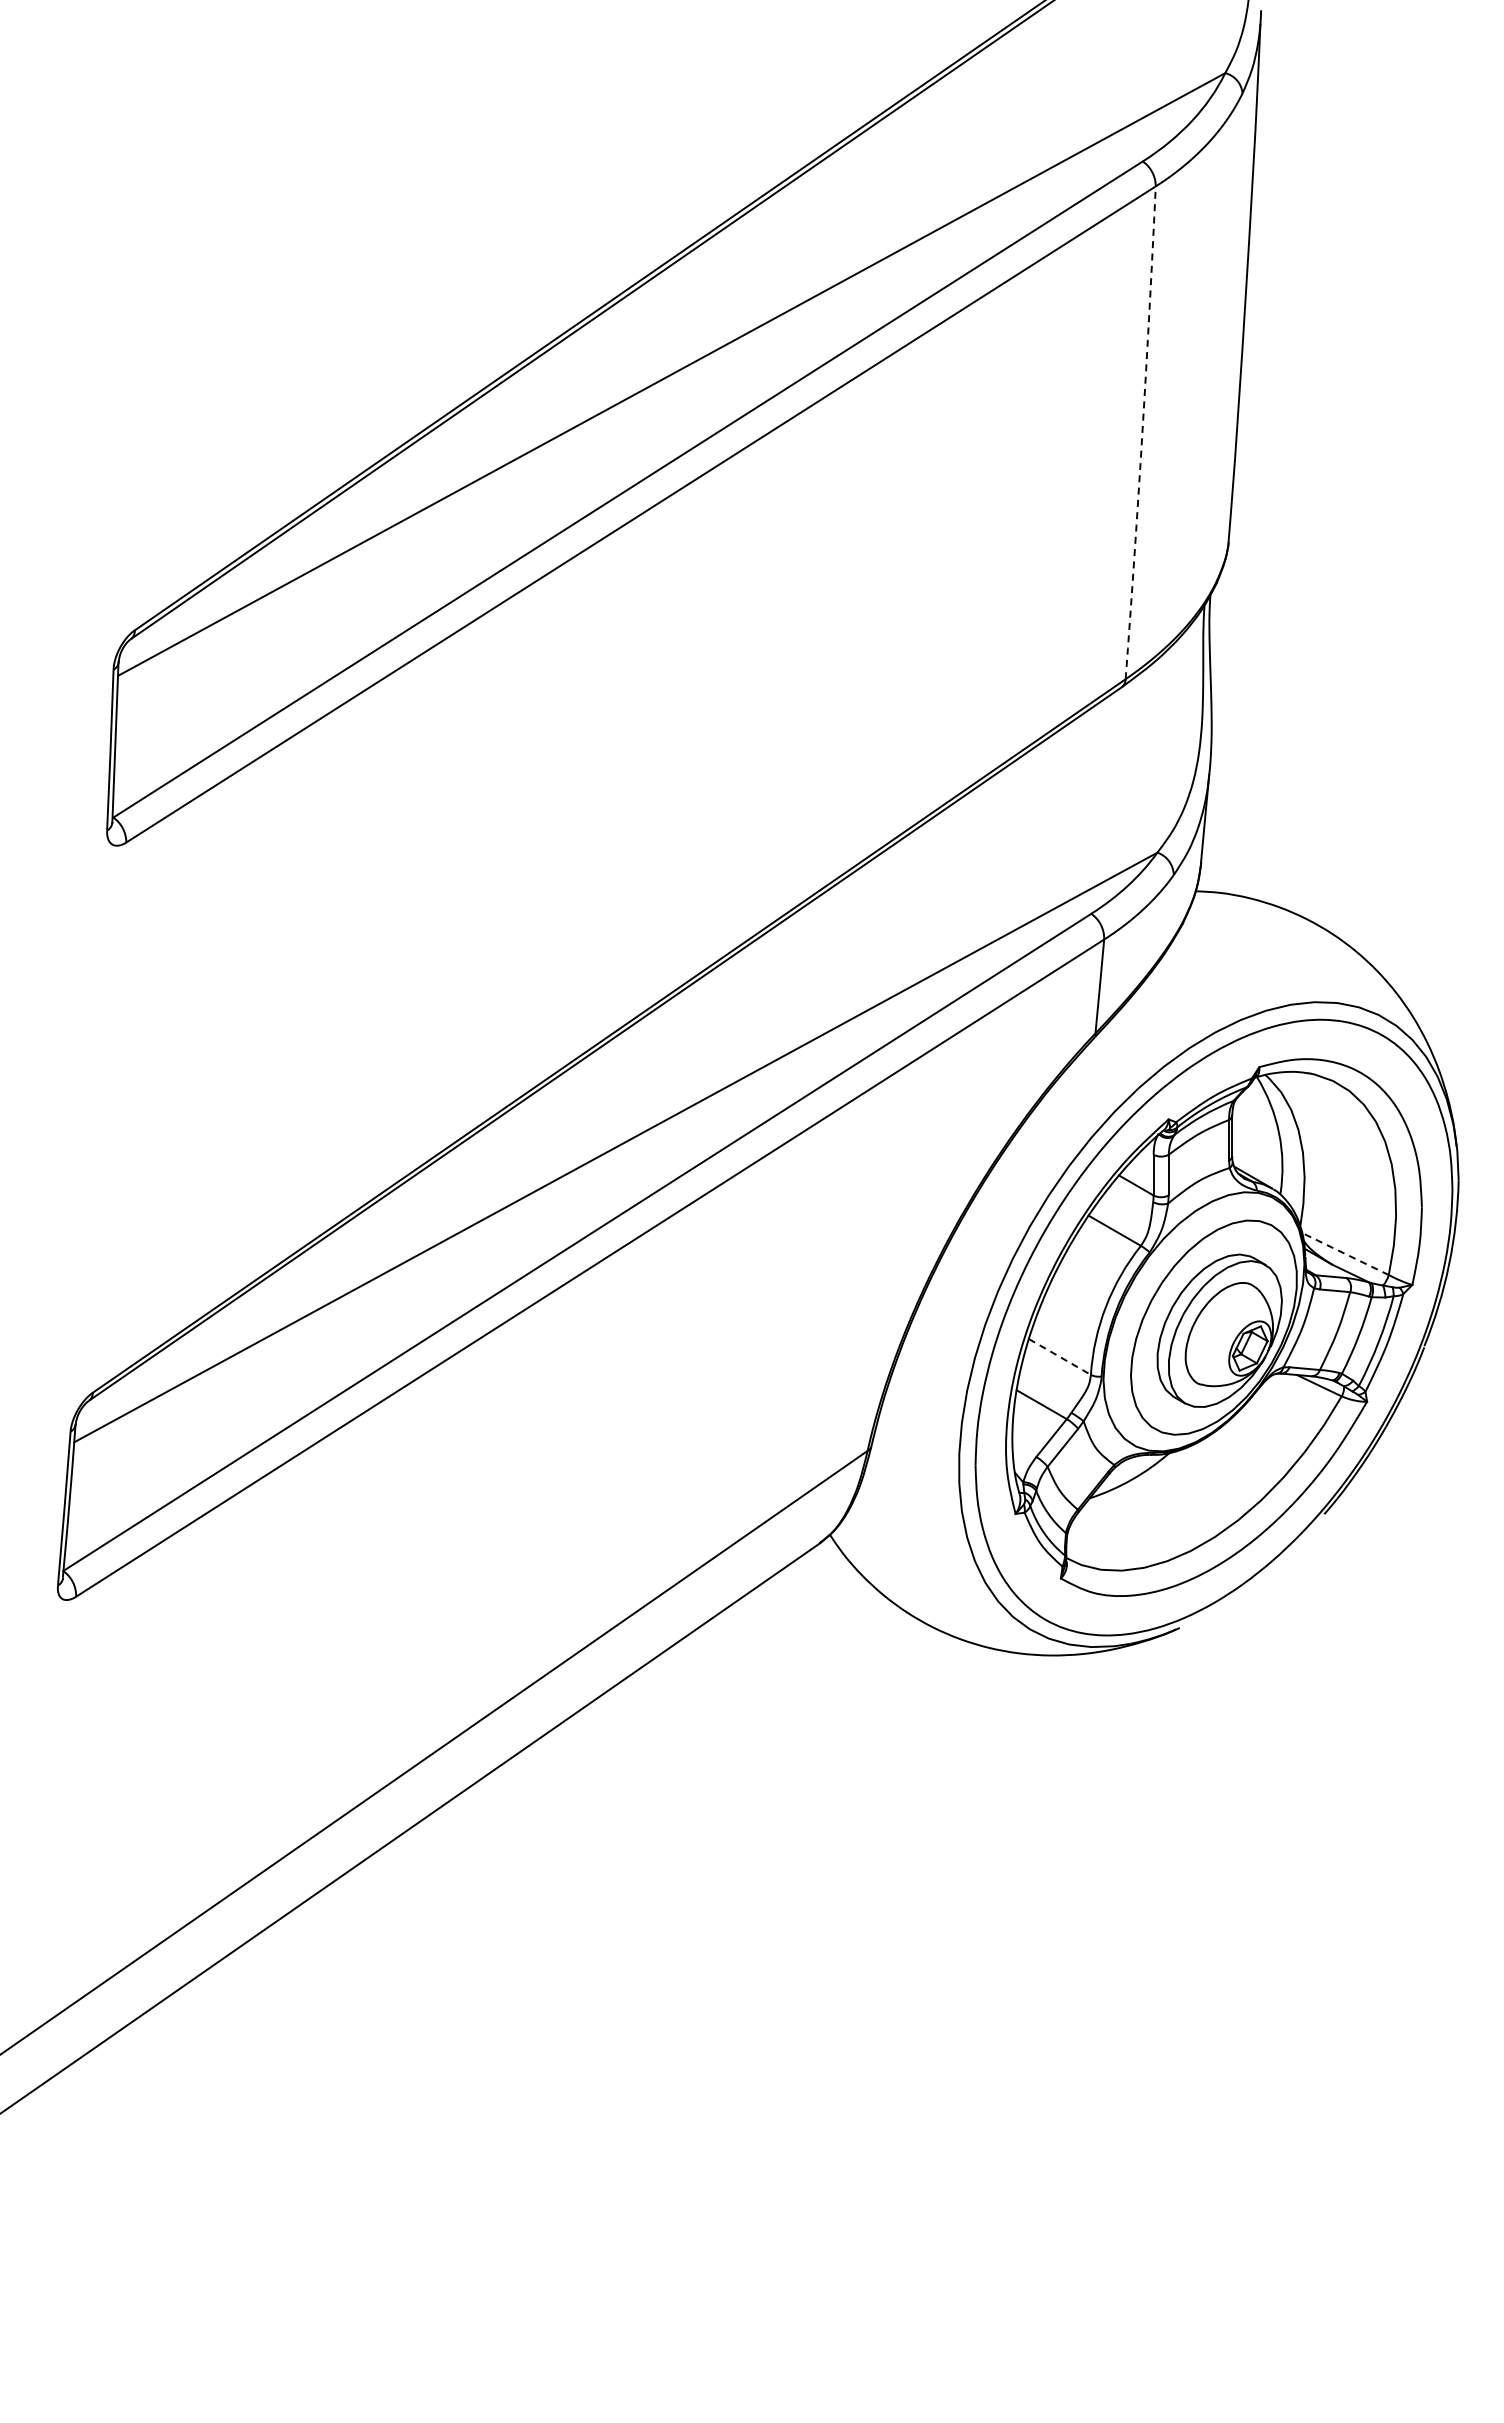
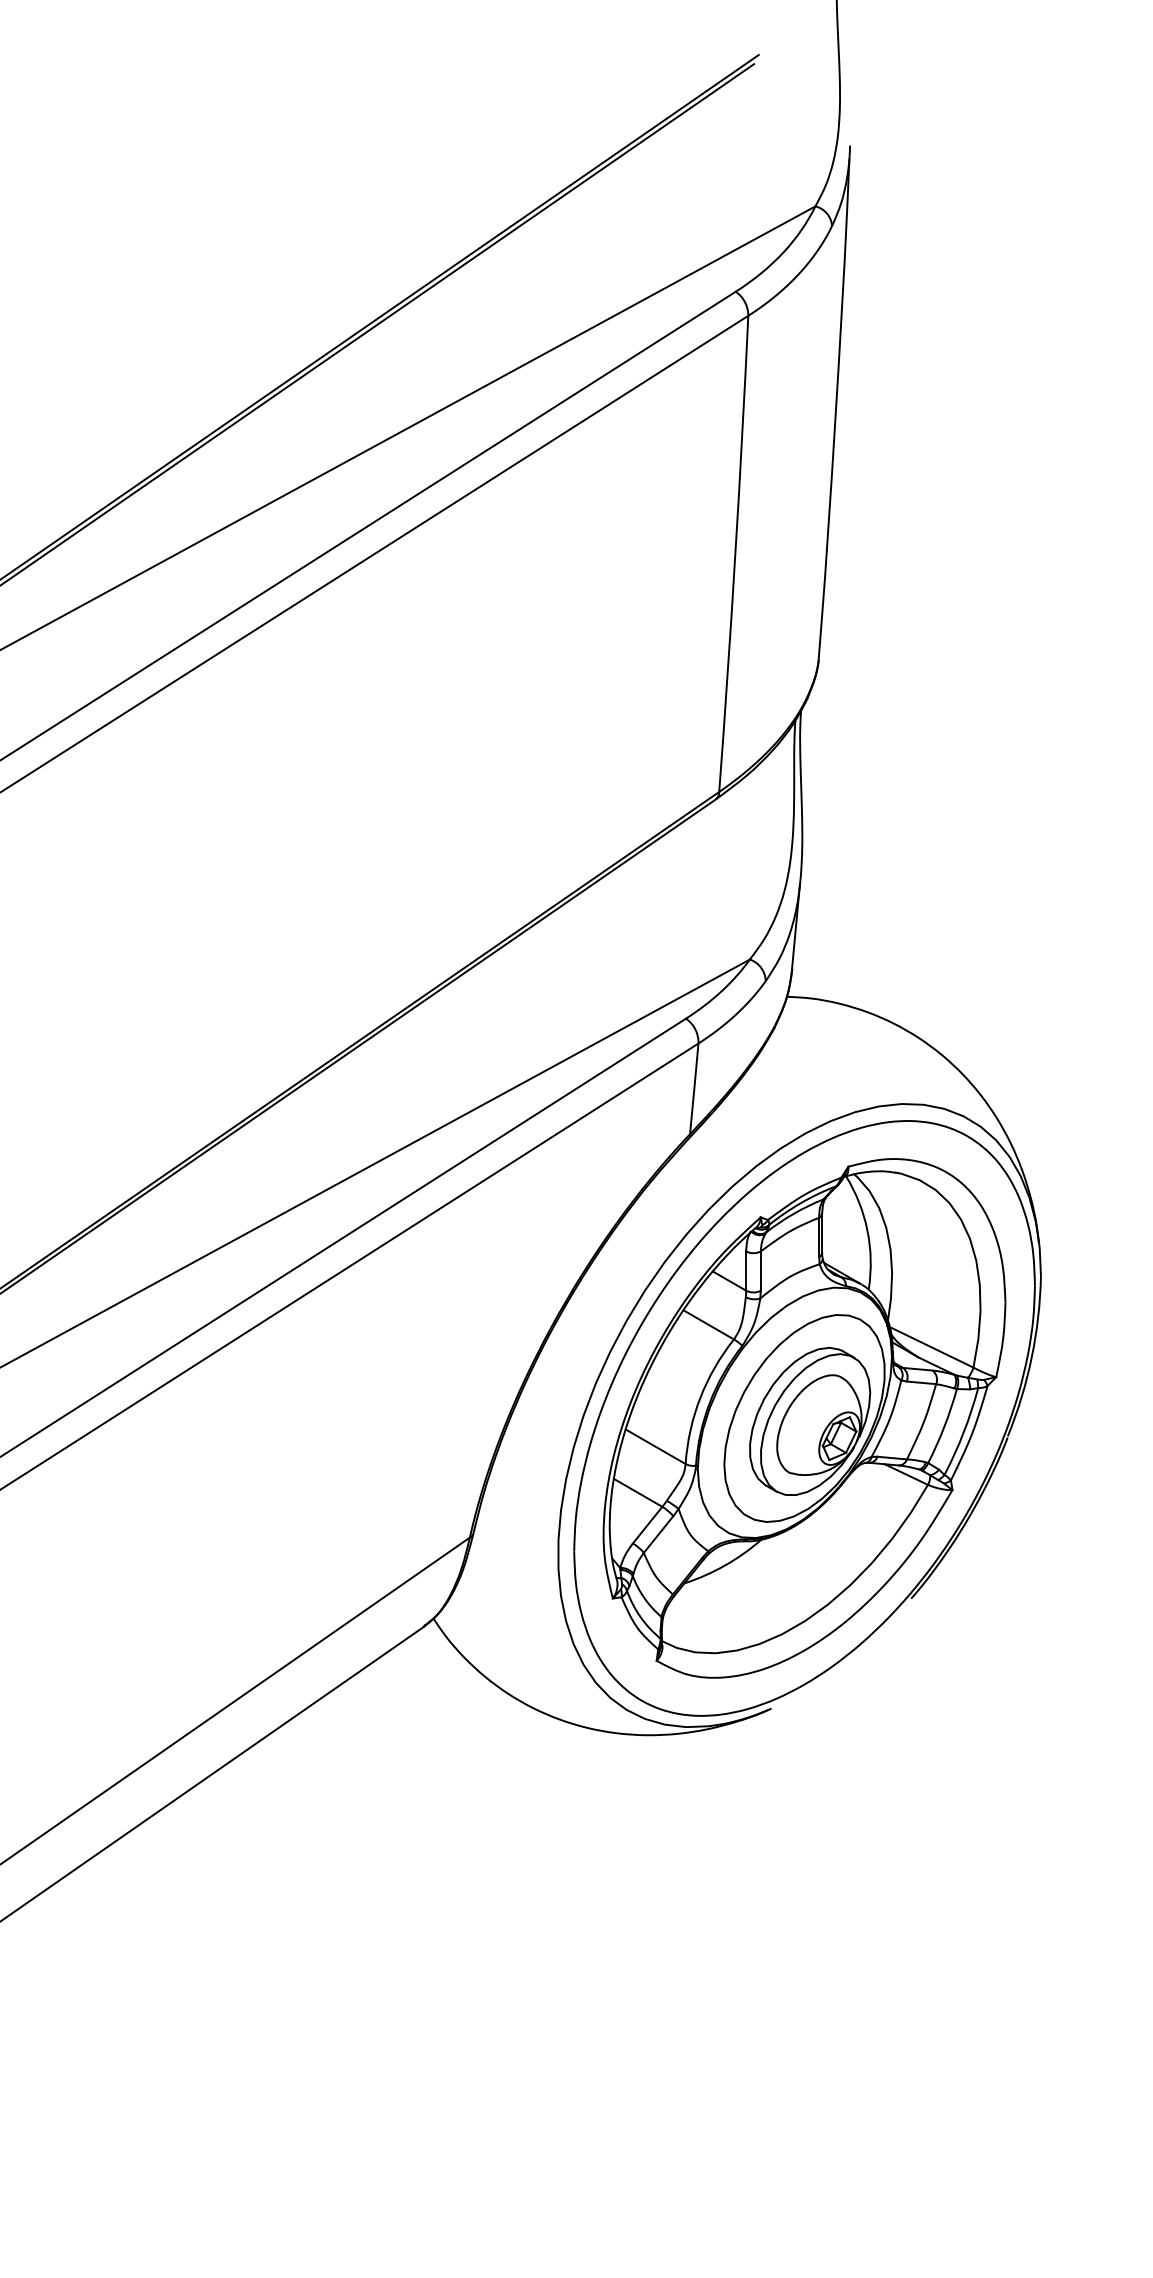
arc: (1142, 432) -> (735, 553), dashed -> solid
line: (1344, 1253) -> (930, 1346), dashed -> solid
line: (1059, 1356) -> (655, 1446), dashed -> solid

